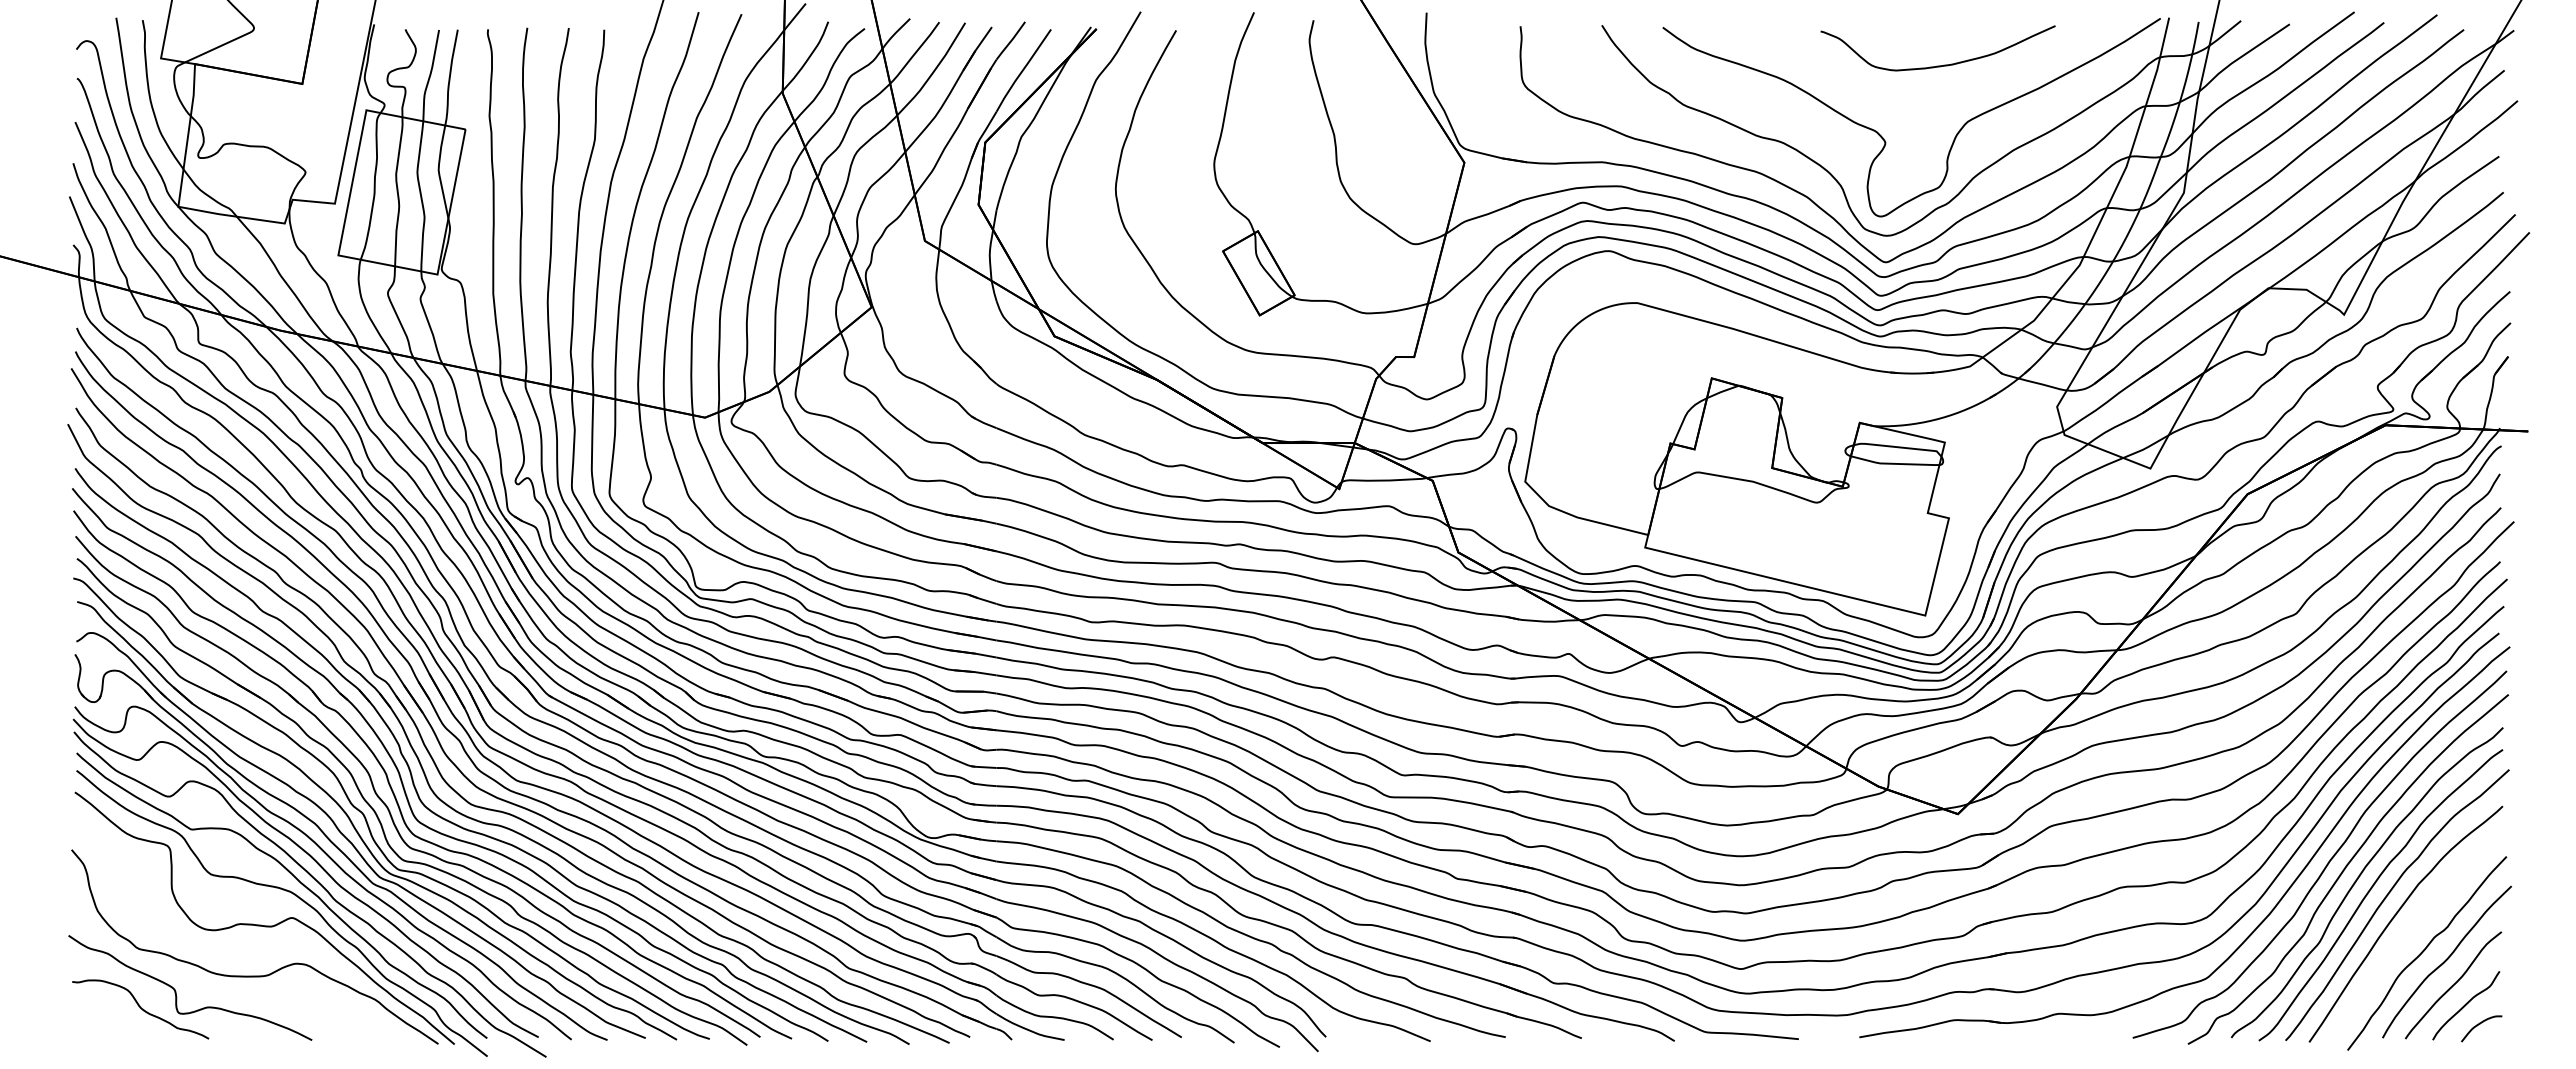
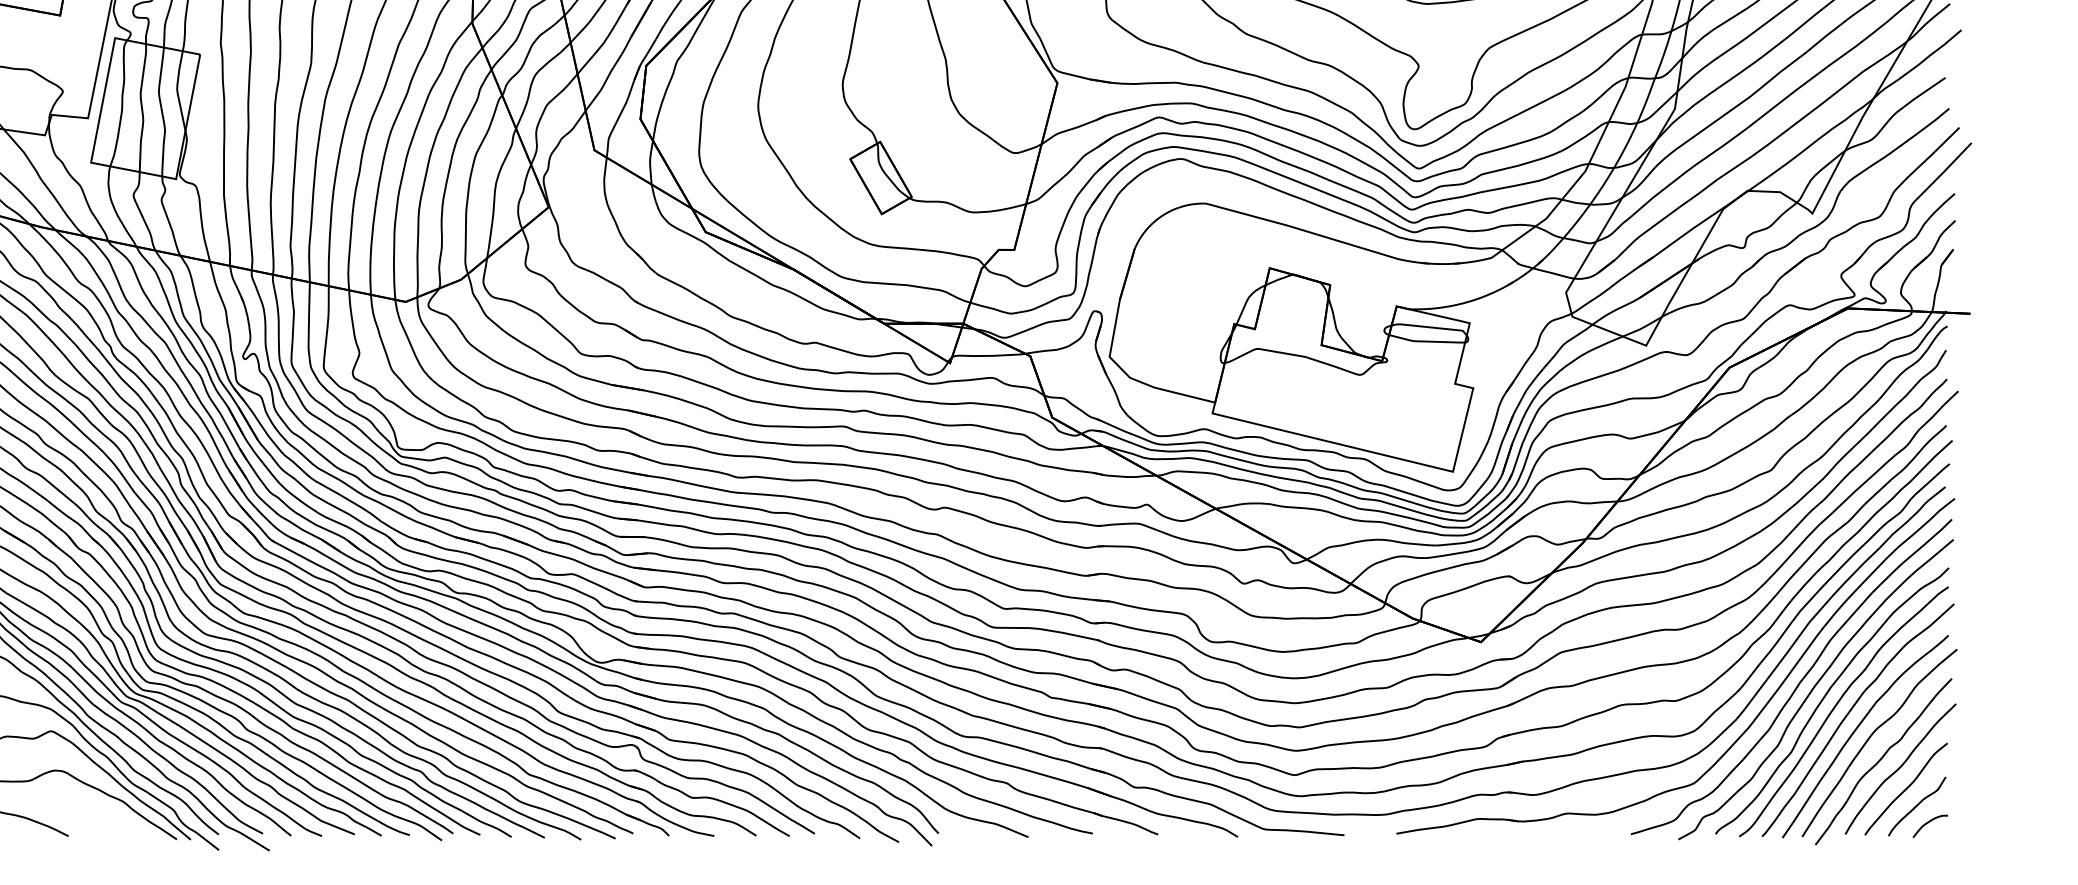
curve: (2414, 922) -> (1872, 735), added

